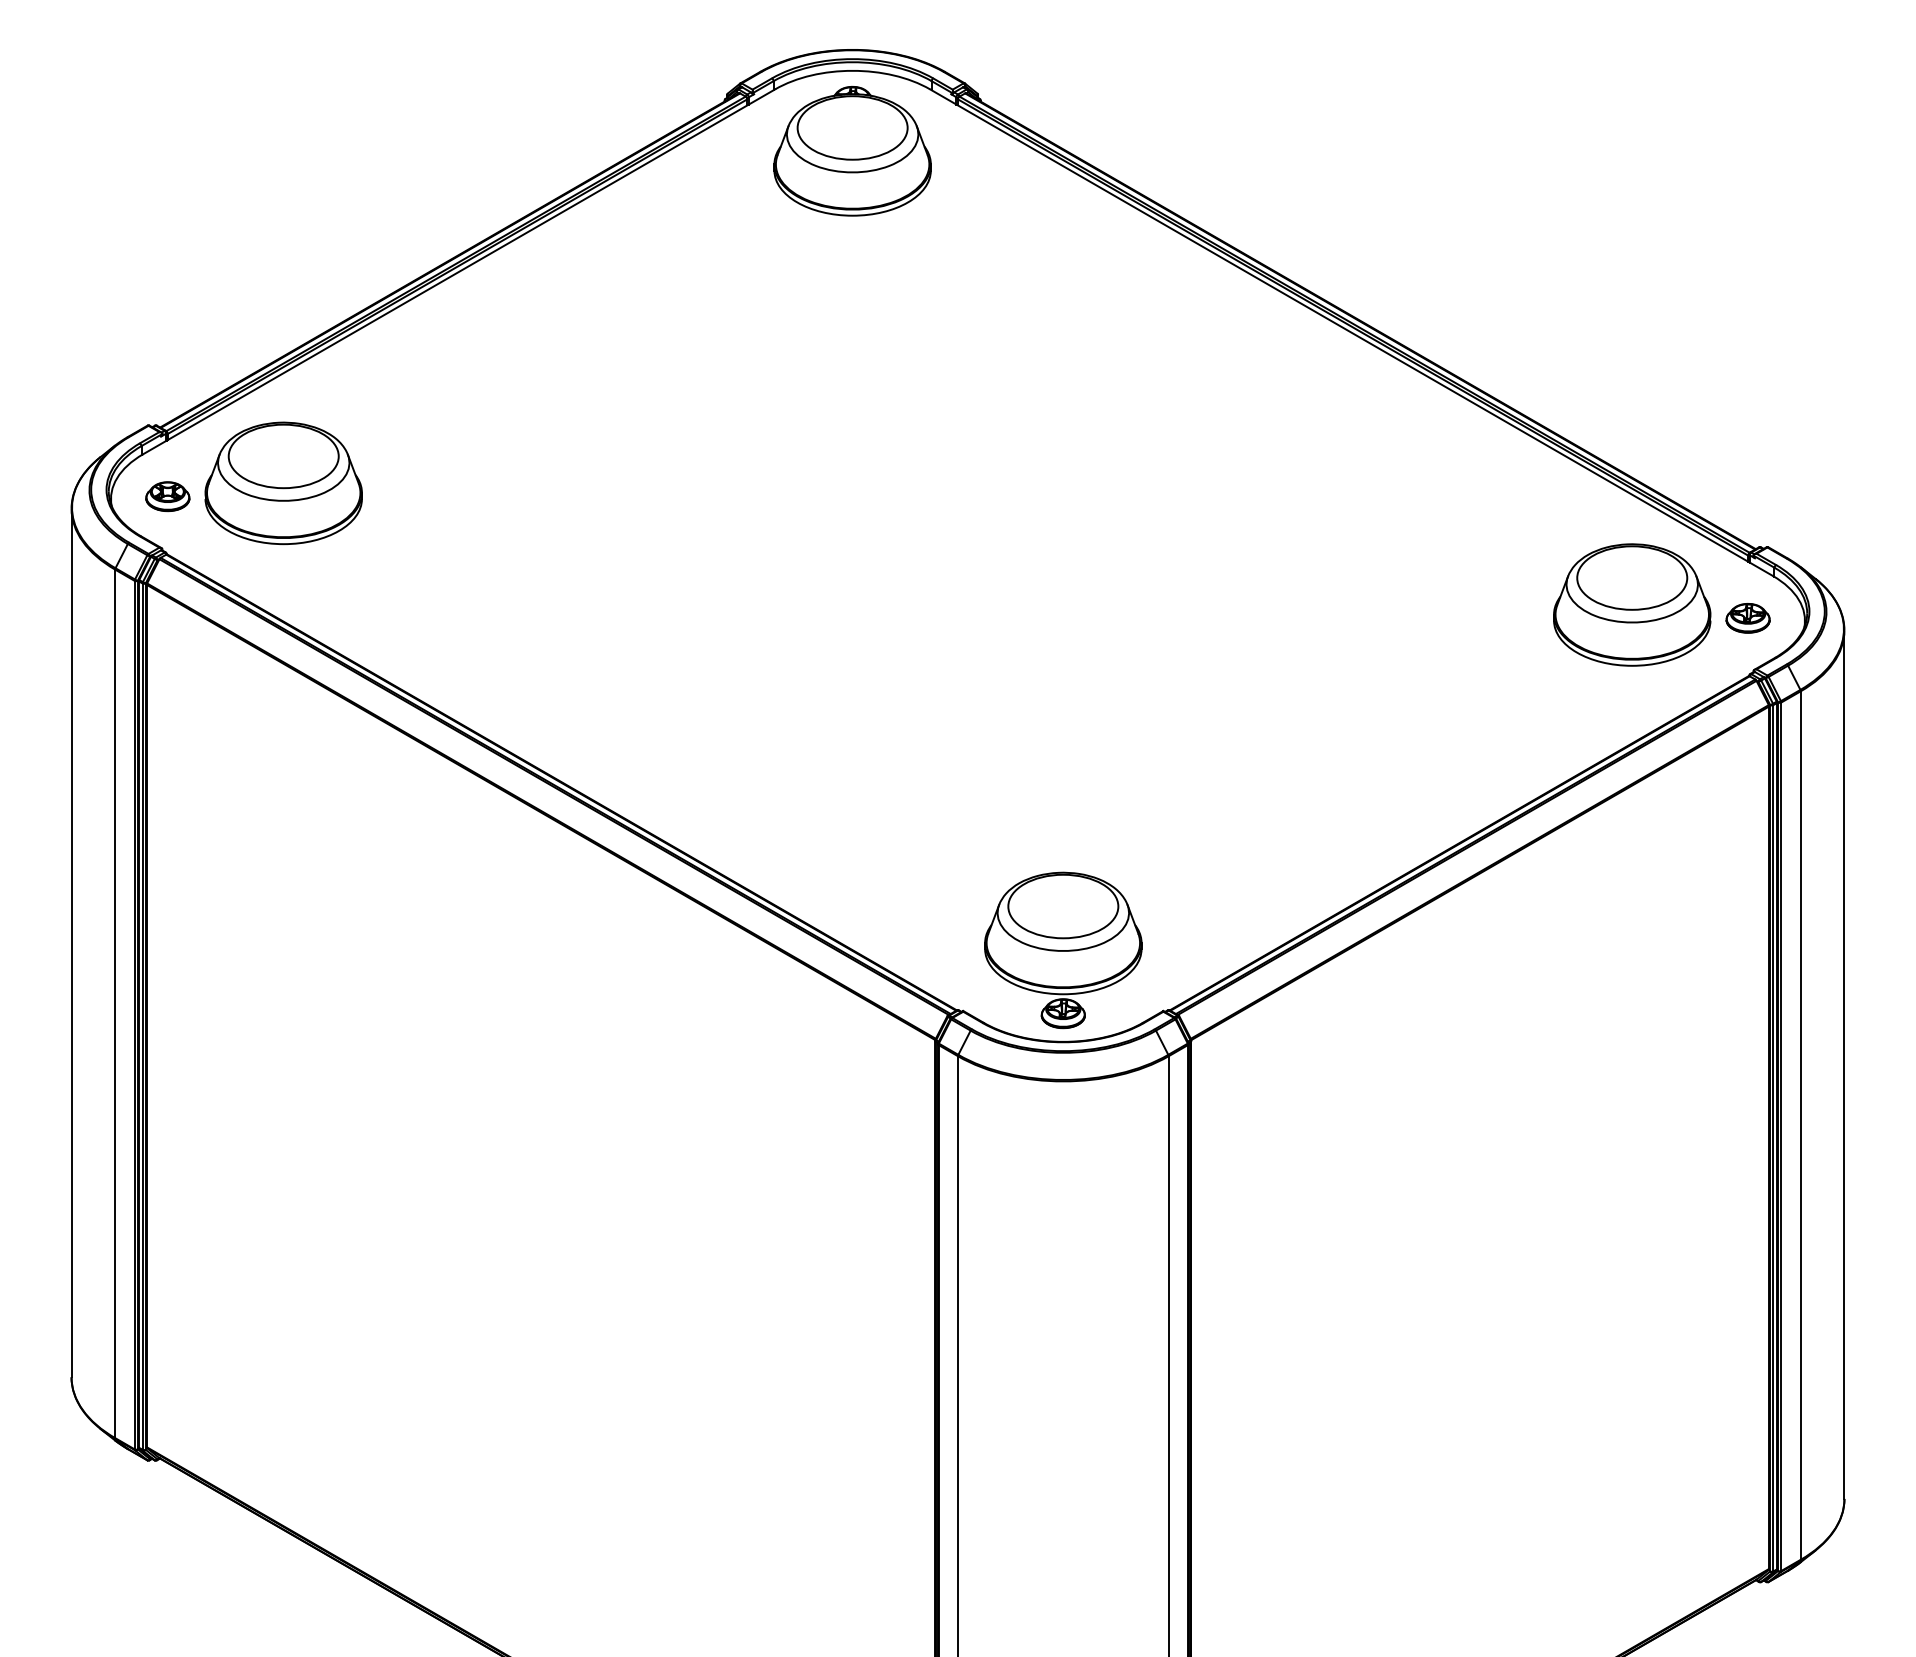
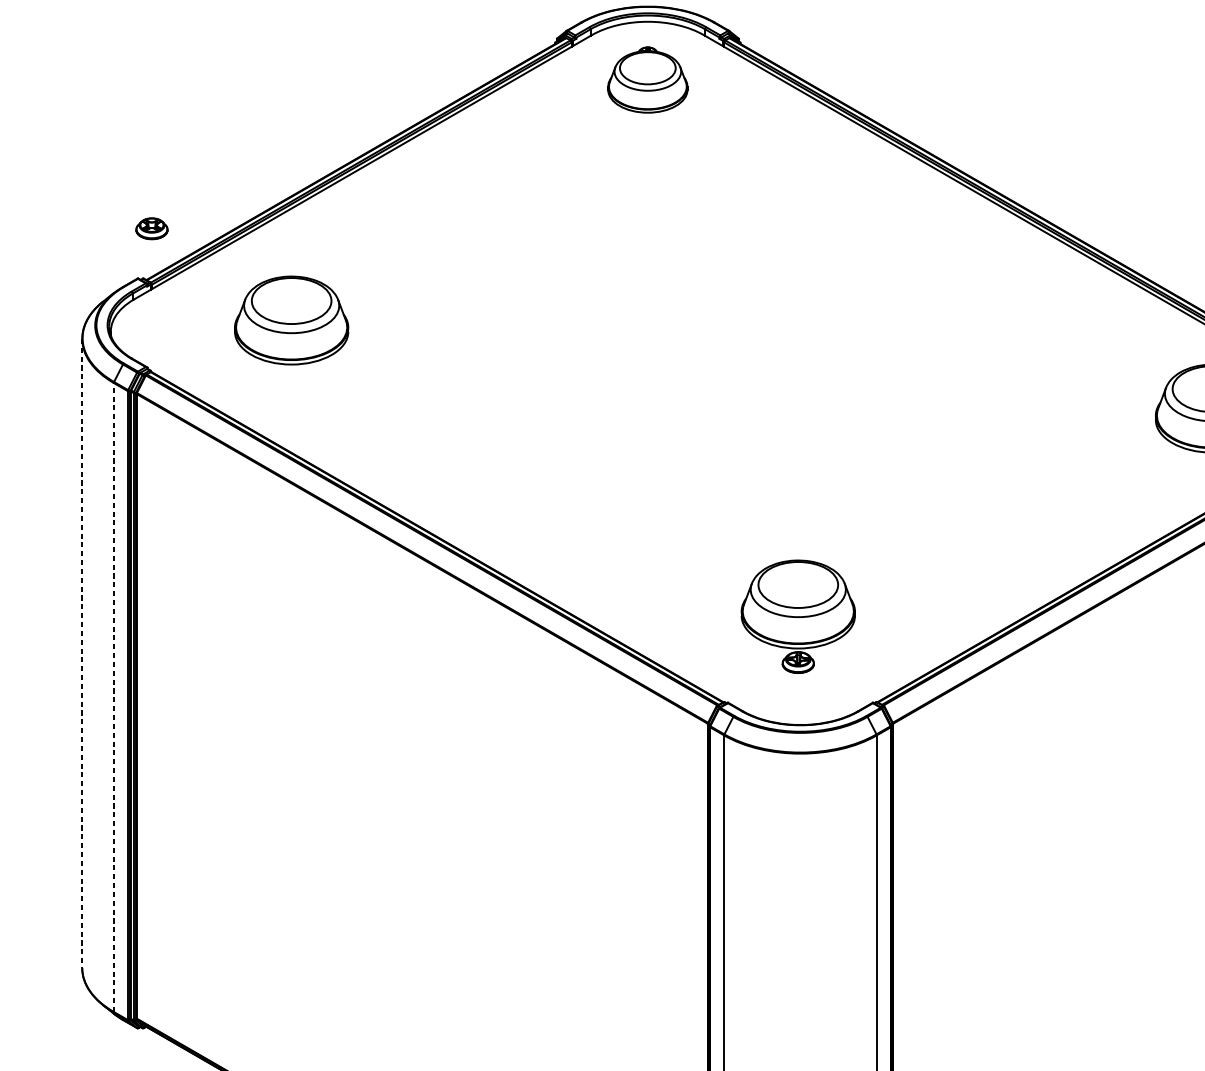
part: (852, 151) -> (647, 80), size x0.7
part: (283, 483) -> (291, 320), moved
part: (167, 496) -> (151, 228), moved
line: (71, 943) -> (82, 653), solid -> dashed
part: (1063, 950) -> (798, 616), moved
line: (115, 1003) -> (114, 697), solid -> dashed

